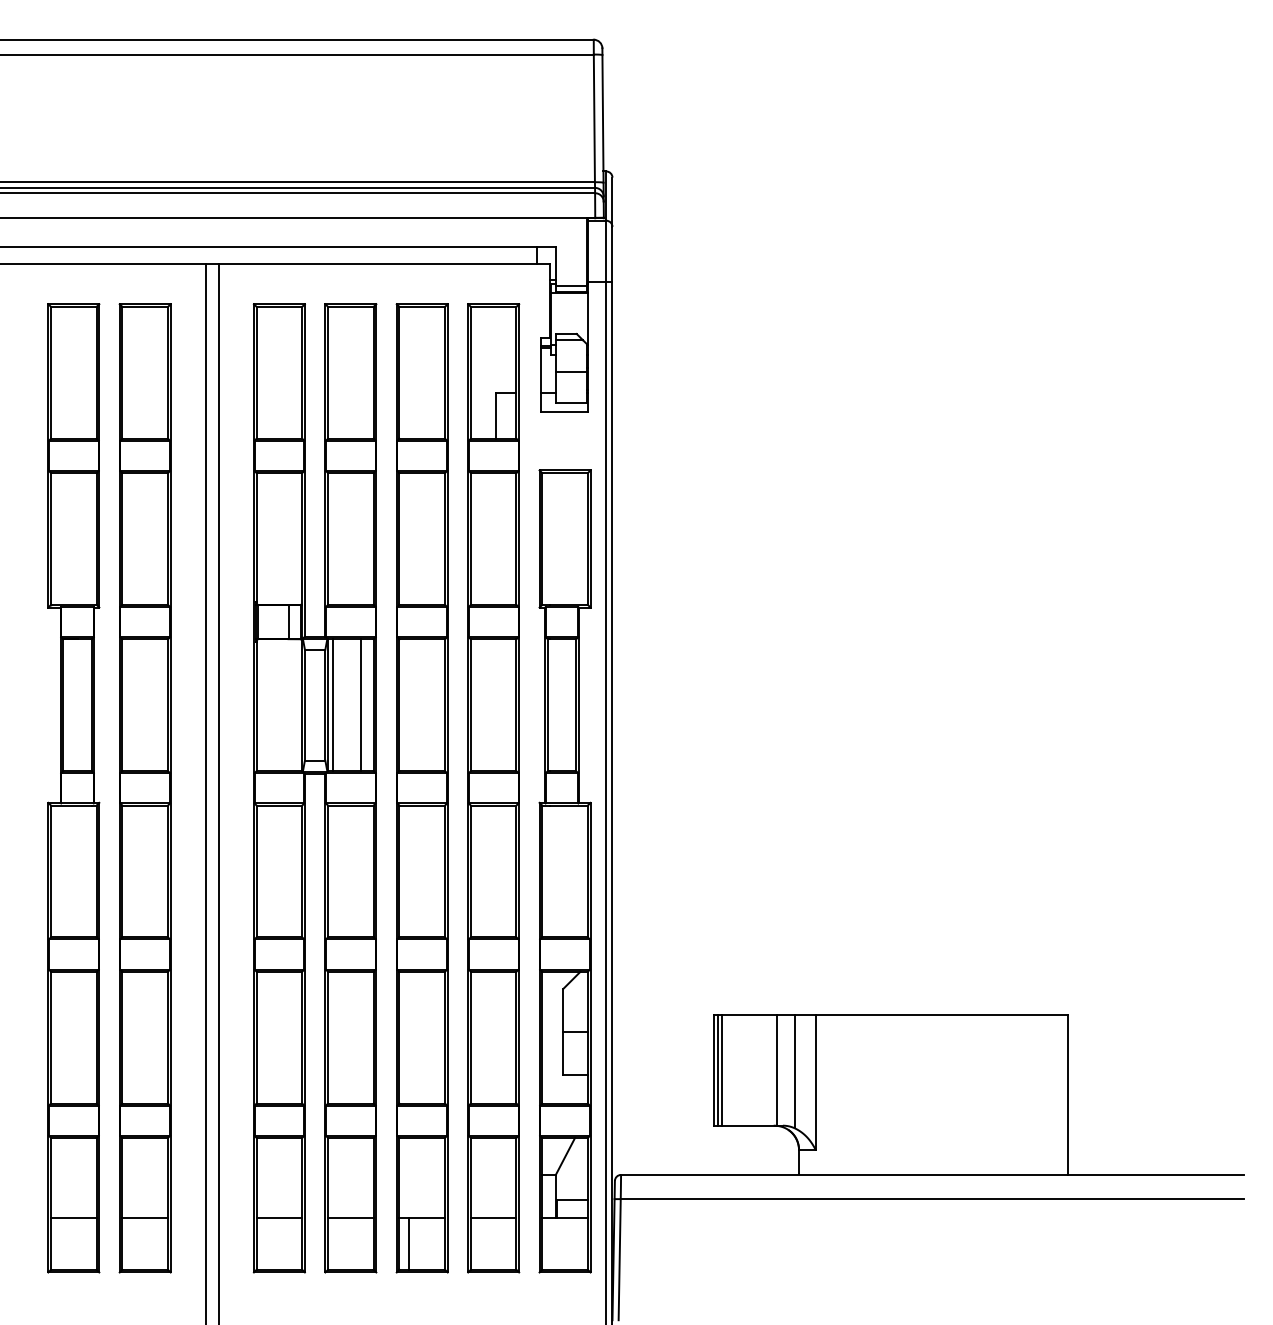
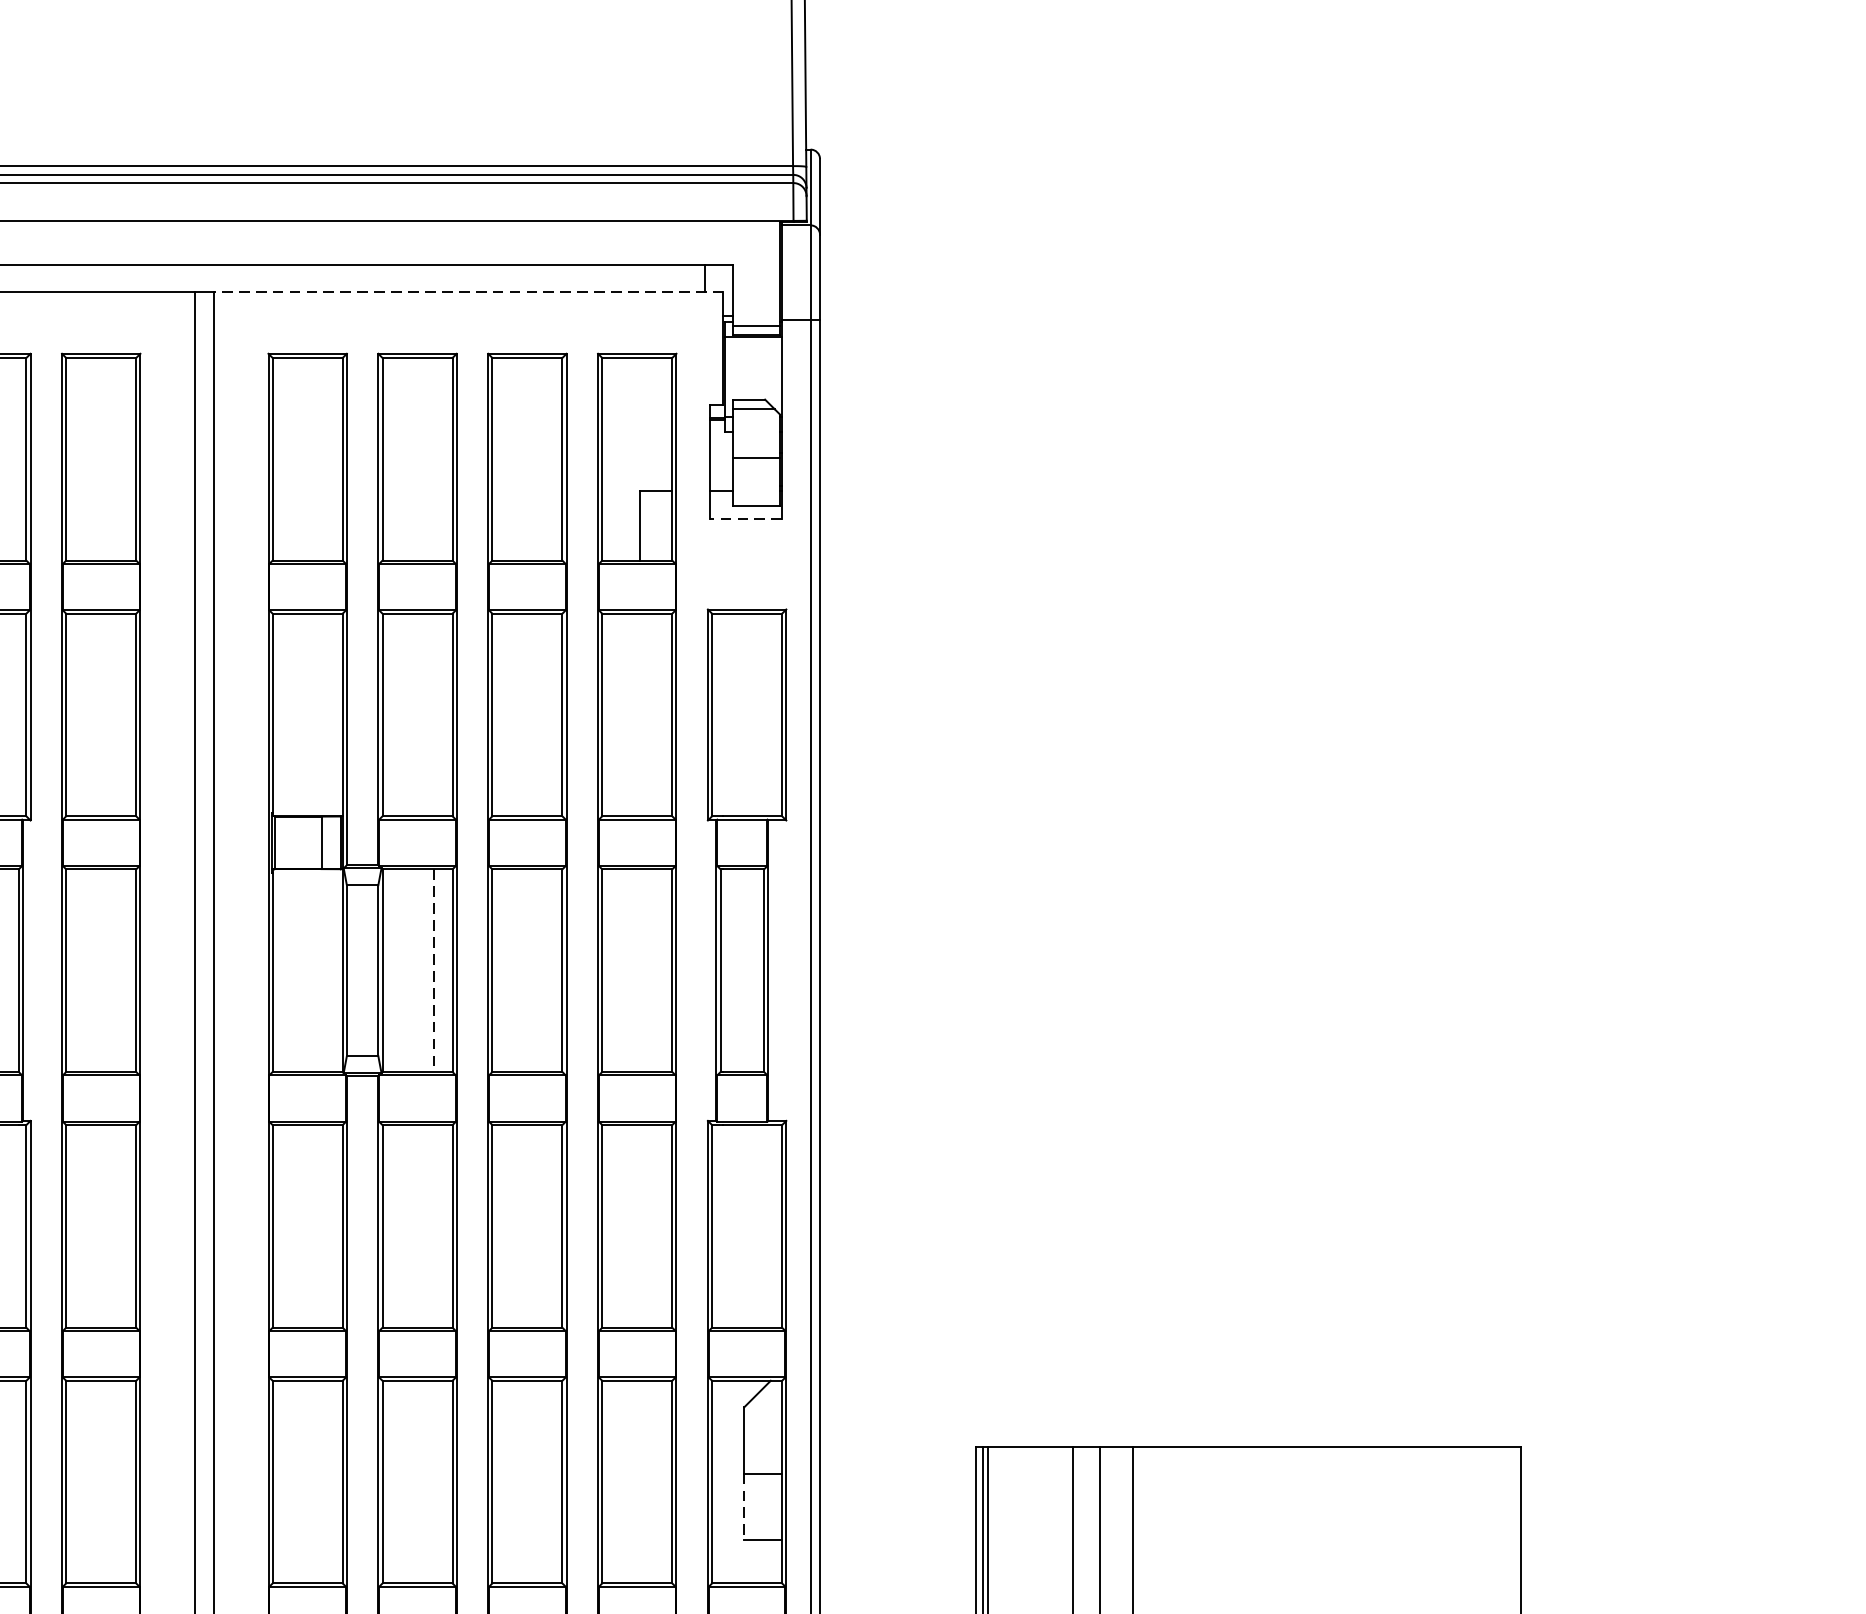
line: (384, 263) -> (469, 291), solid -> dashed
line: (563, 411) -> (744, 518), solid -> dashed
line: (333, 705) -> (390, 971), removed
line: (361, 705) -> (433, 971), solid -> dashed
line: (563, 1053) -> (744, 1506), solid -> dashed

